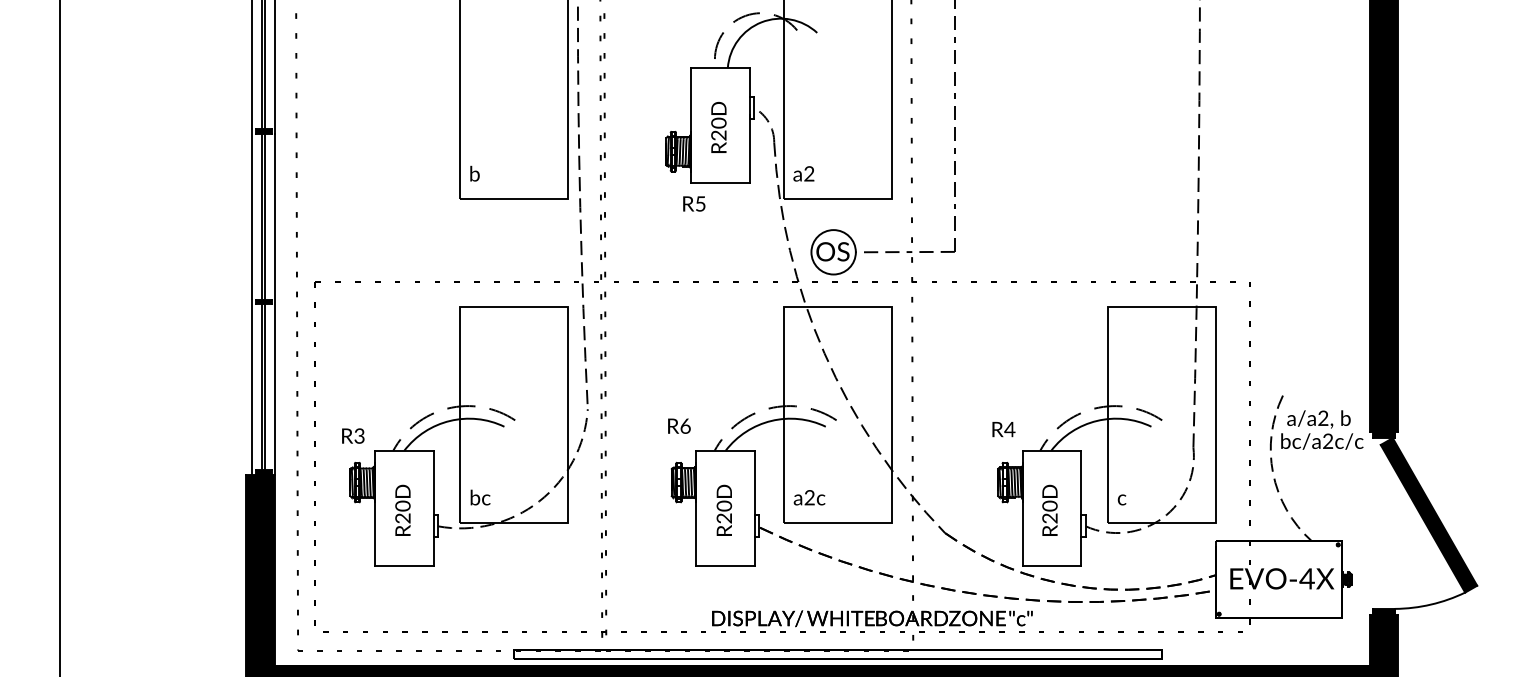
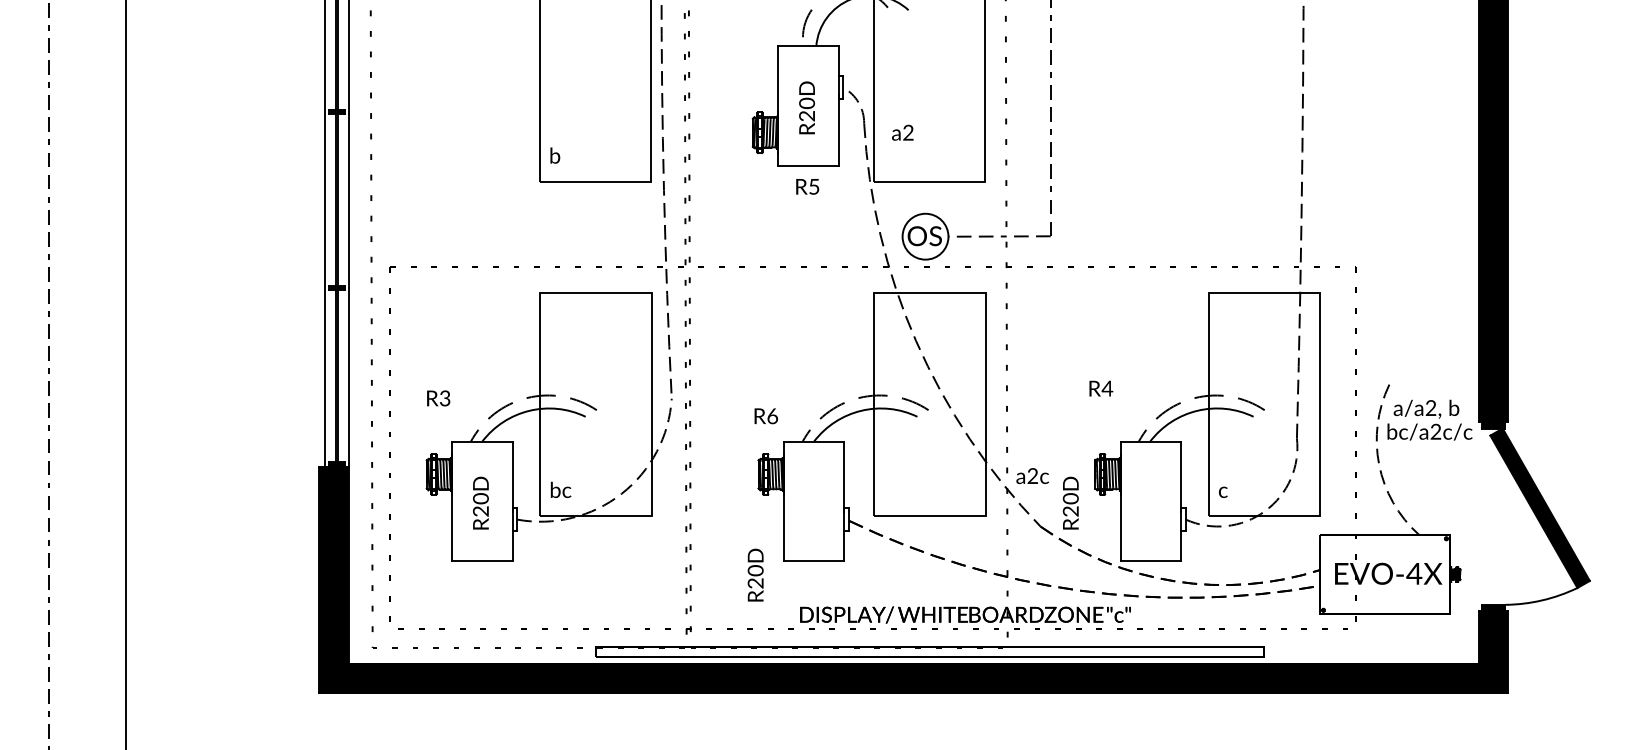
text: (803, 173) -> (902, 132), moved
text: (694, 203) -> (807, 186), moved
text: (1004, 429) -> (1101, 388), moved
text: (353, 436) -> (438, 398), moved
text: (809, 497) -> (1032, 475), moved
text: (724, 509) -> (755, 574), moved
text: (1049, 509) -> (1070, 502), moved

